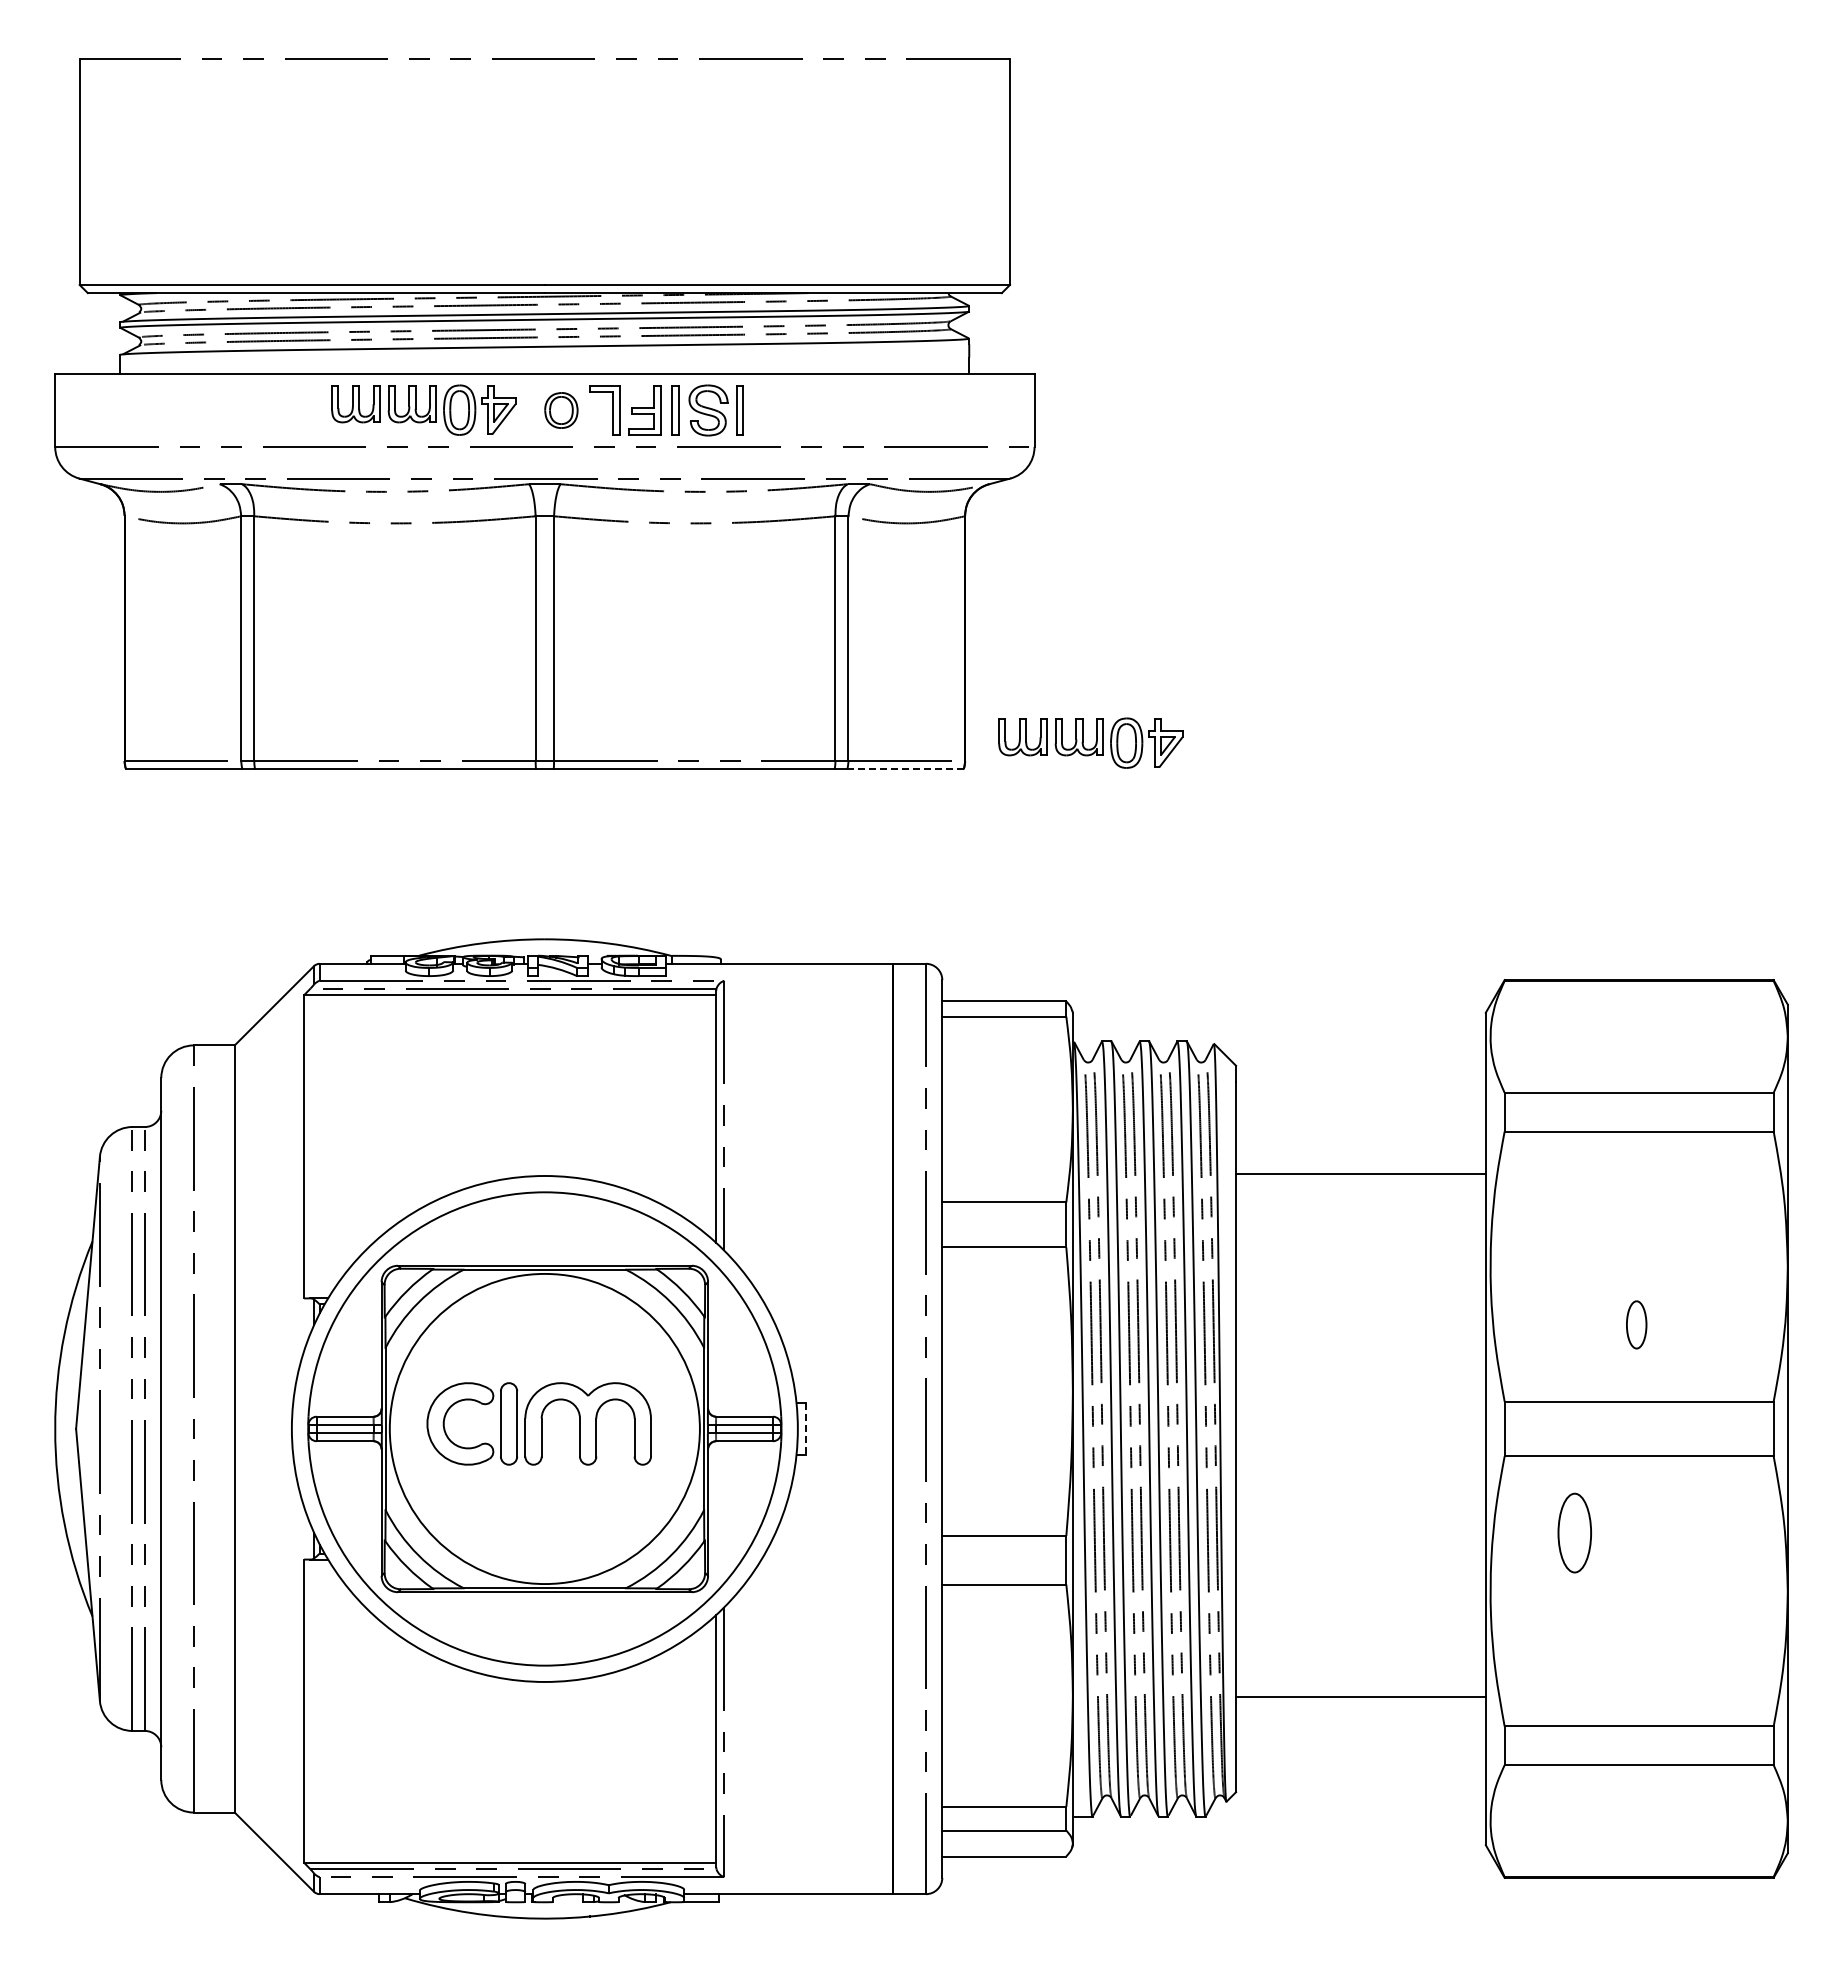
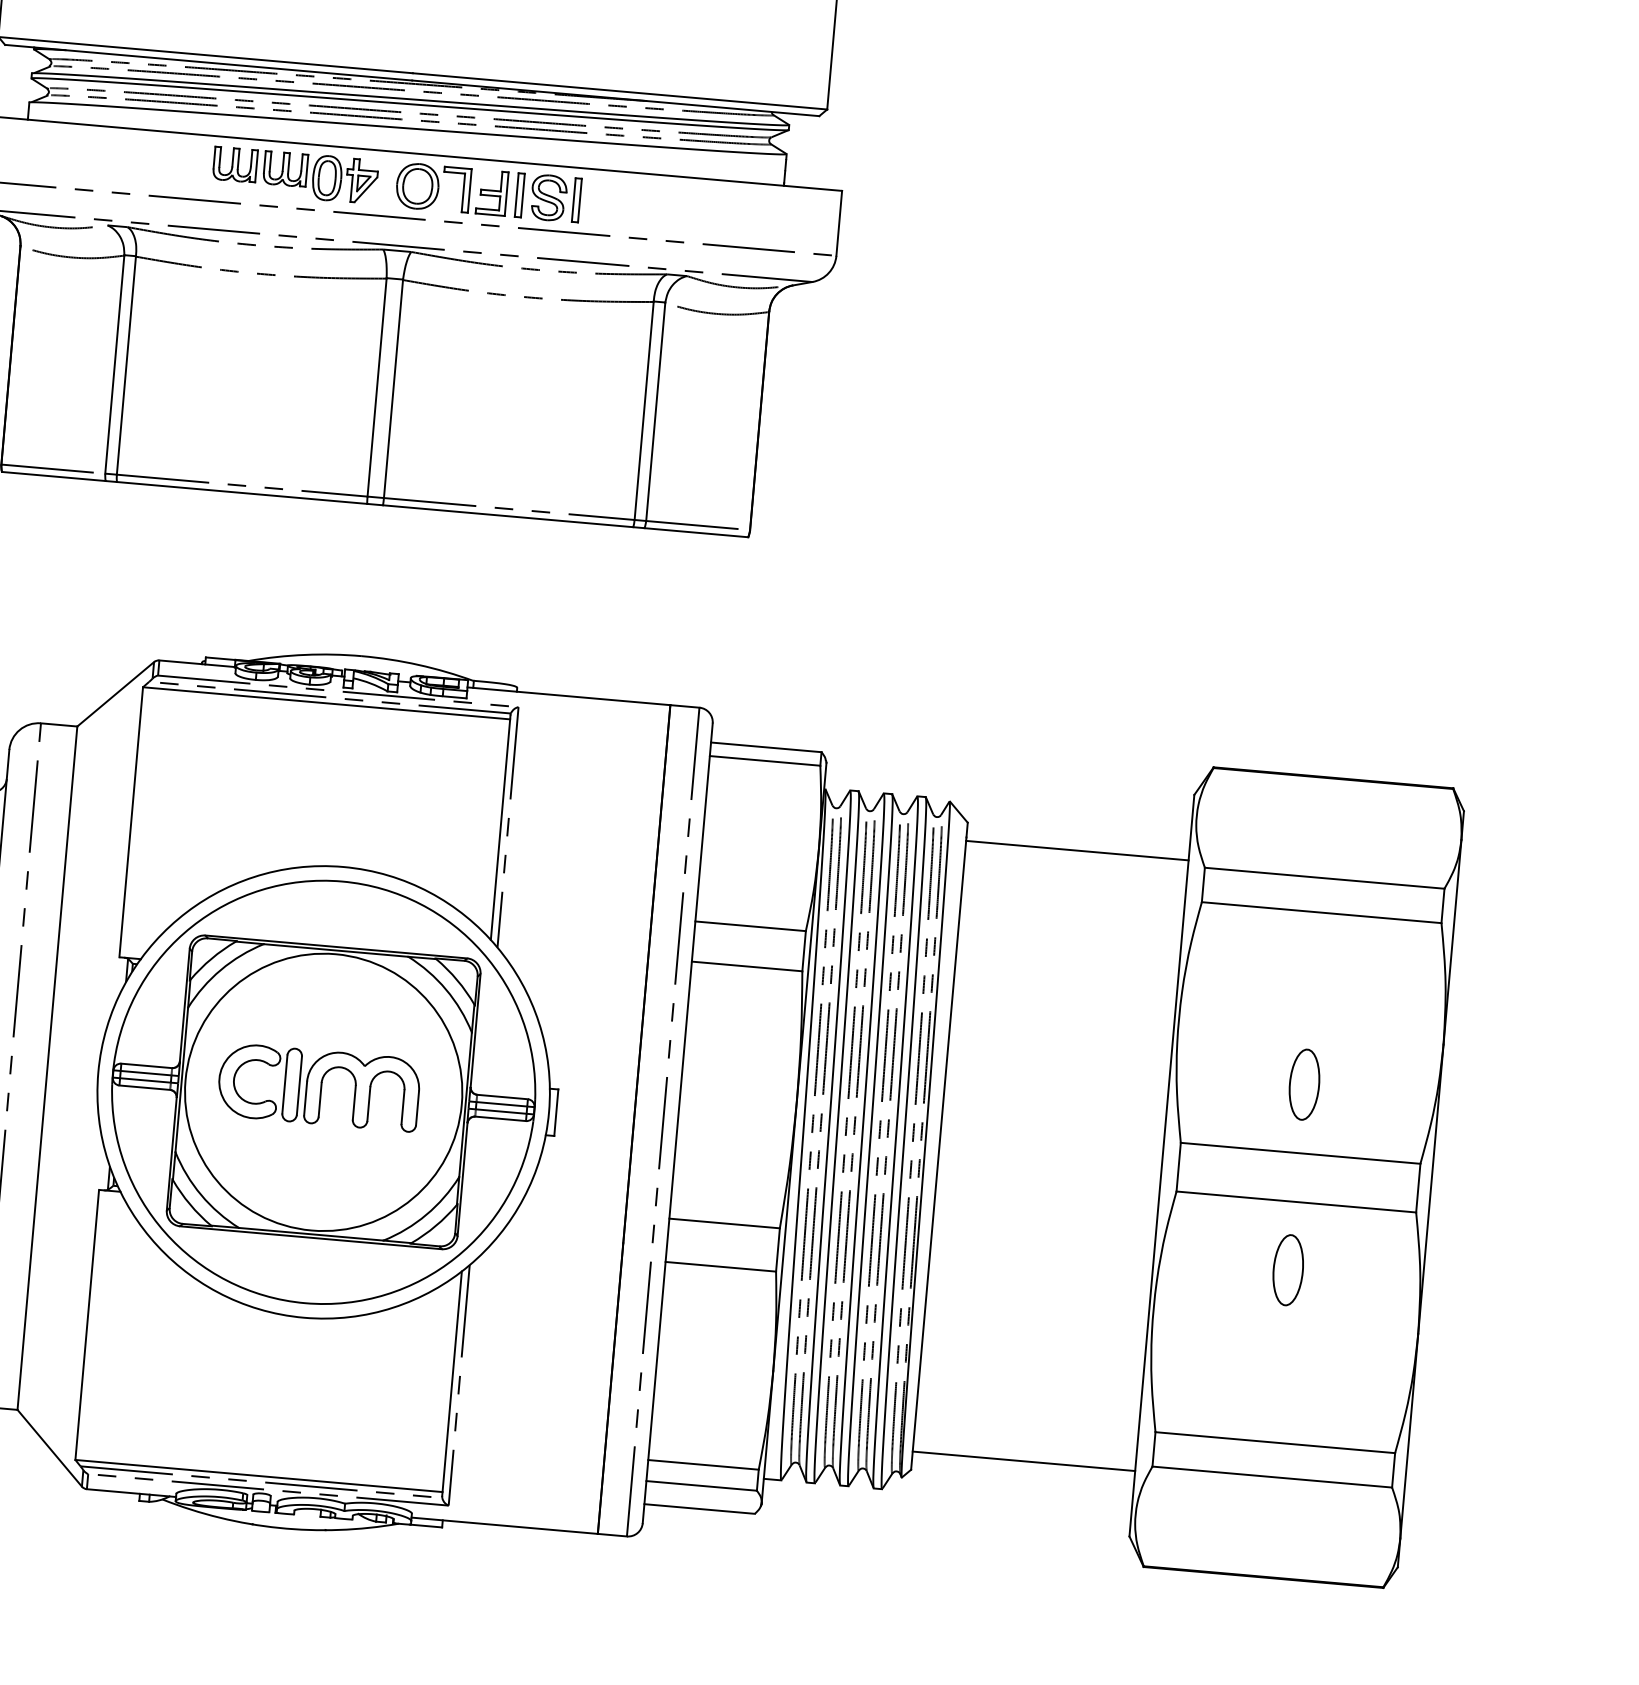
part: (561, 410) -> (417, 186), size x1.43
part: (1090, 742) -> (863, 523), removed
line: (905, 769) -> (696, 533), dashed -> solid
line: (1360, 1174) -> (1076, 850), moved
part: (1636, 1324) -> (1304, 1084), size x1.67
line: (806, 1429) -> (556, 1113), dashed -> solid
part: (1574, 1532) -> (1288, 1269), moved
line: (1360, 1696) -> (1023, 1461), moved

